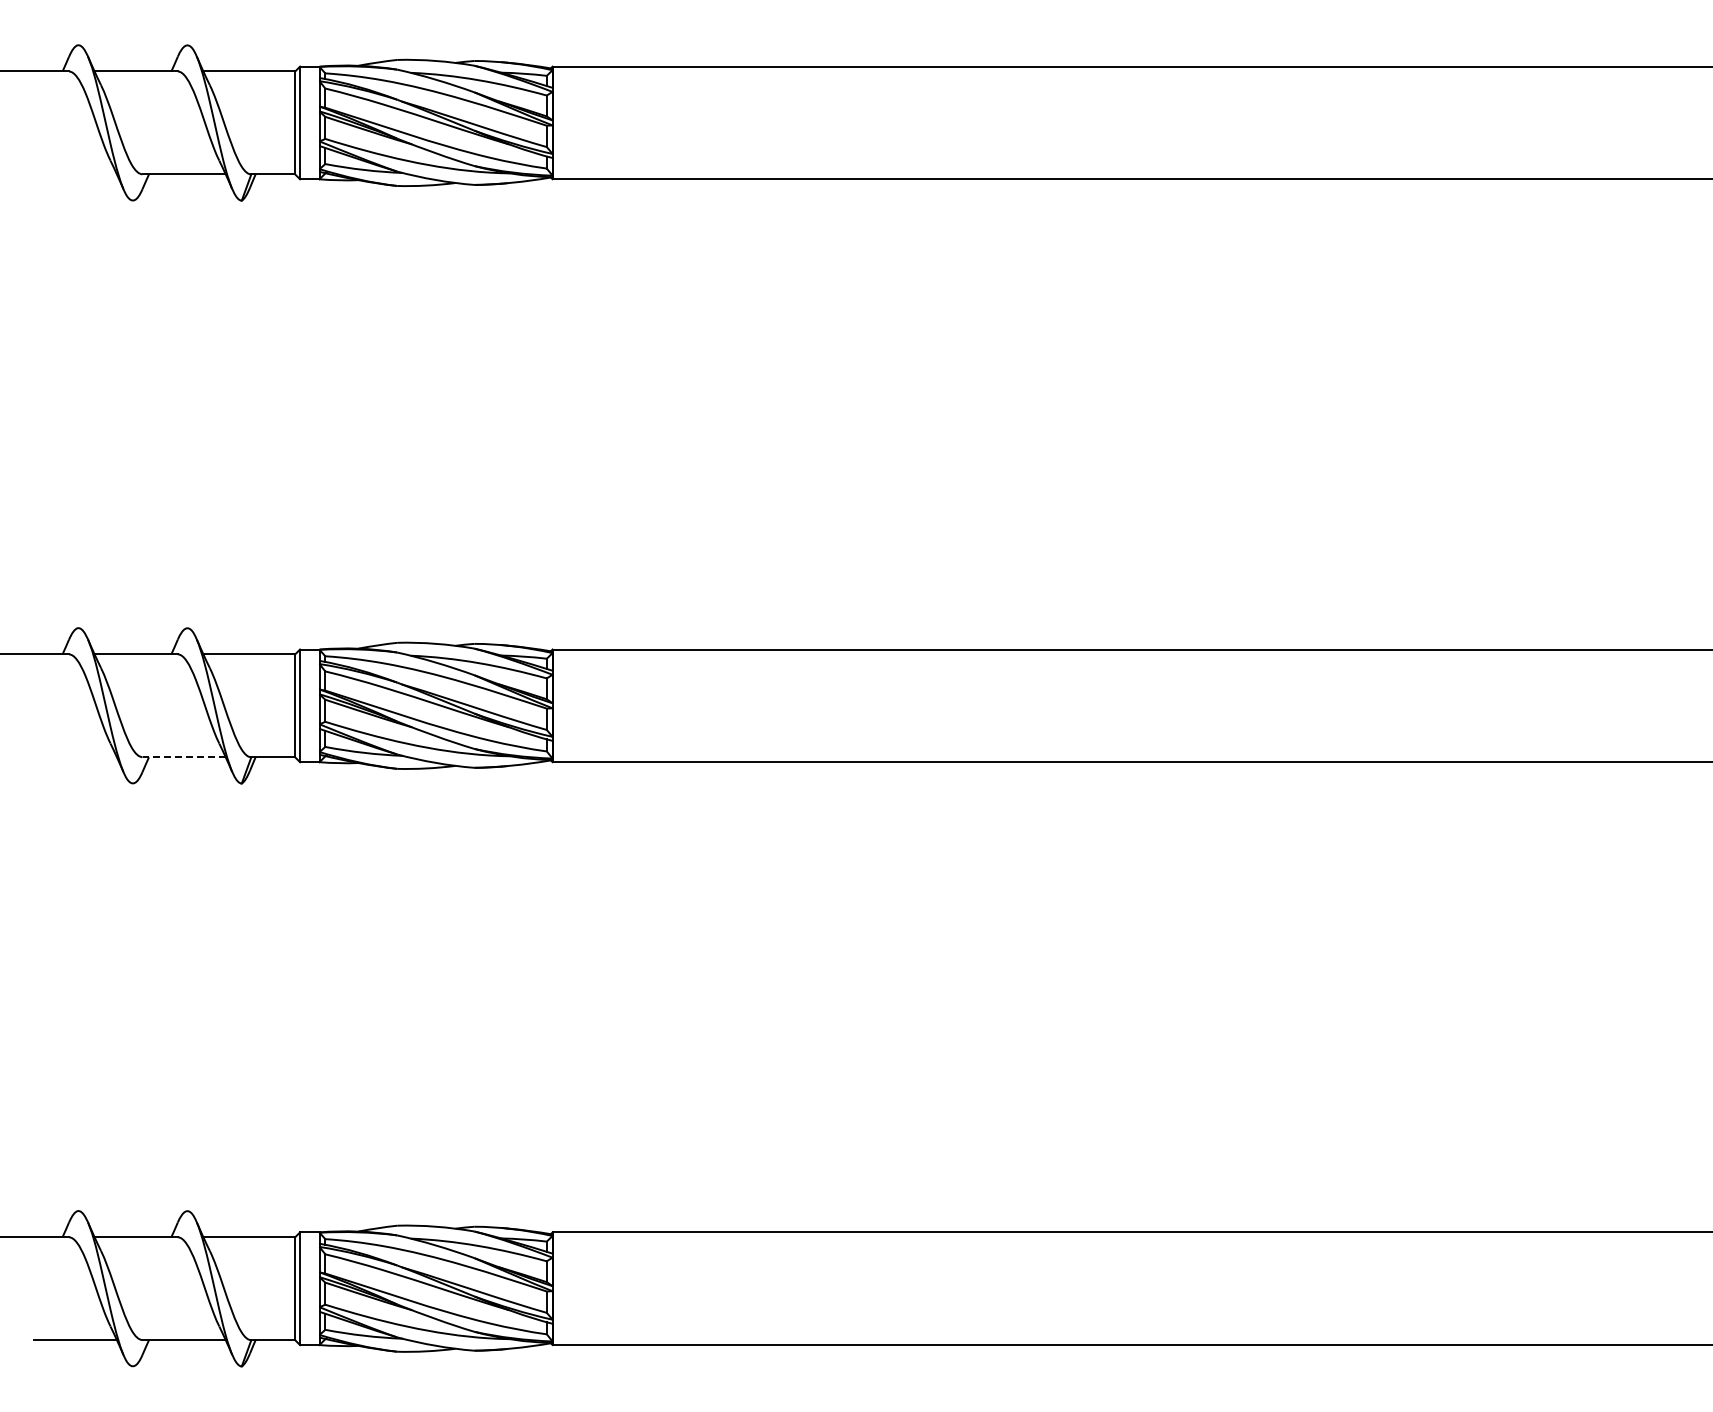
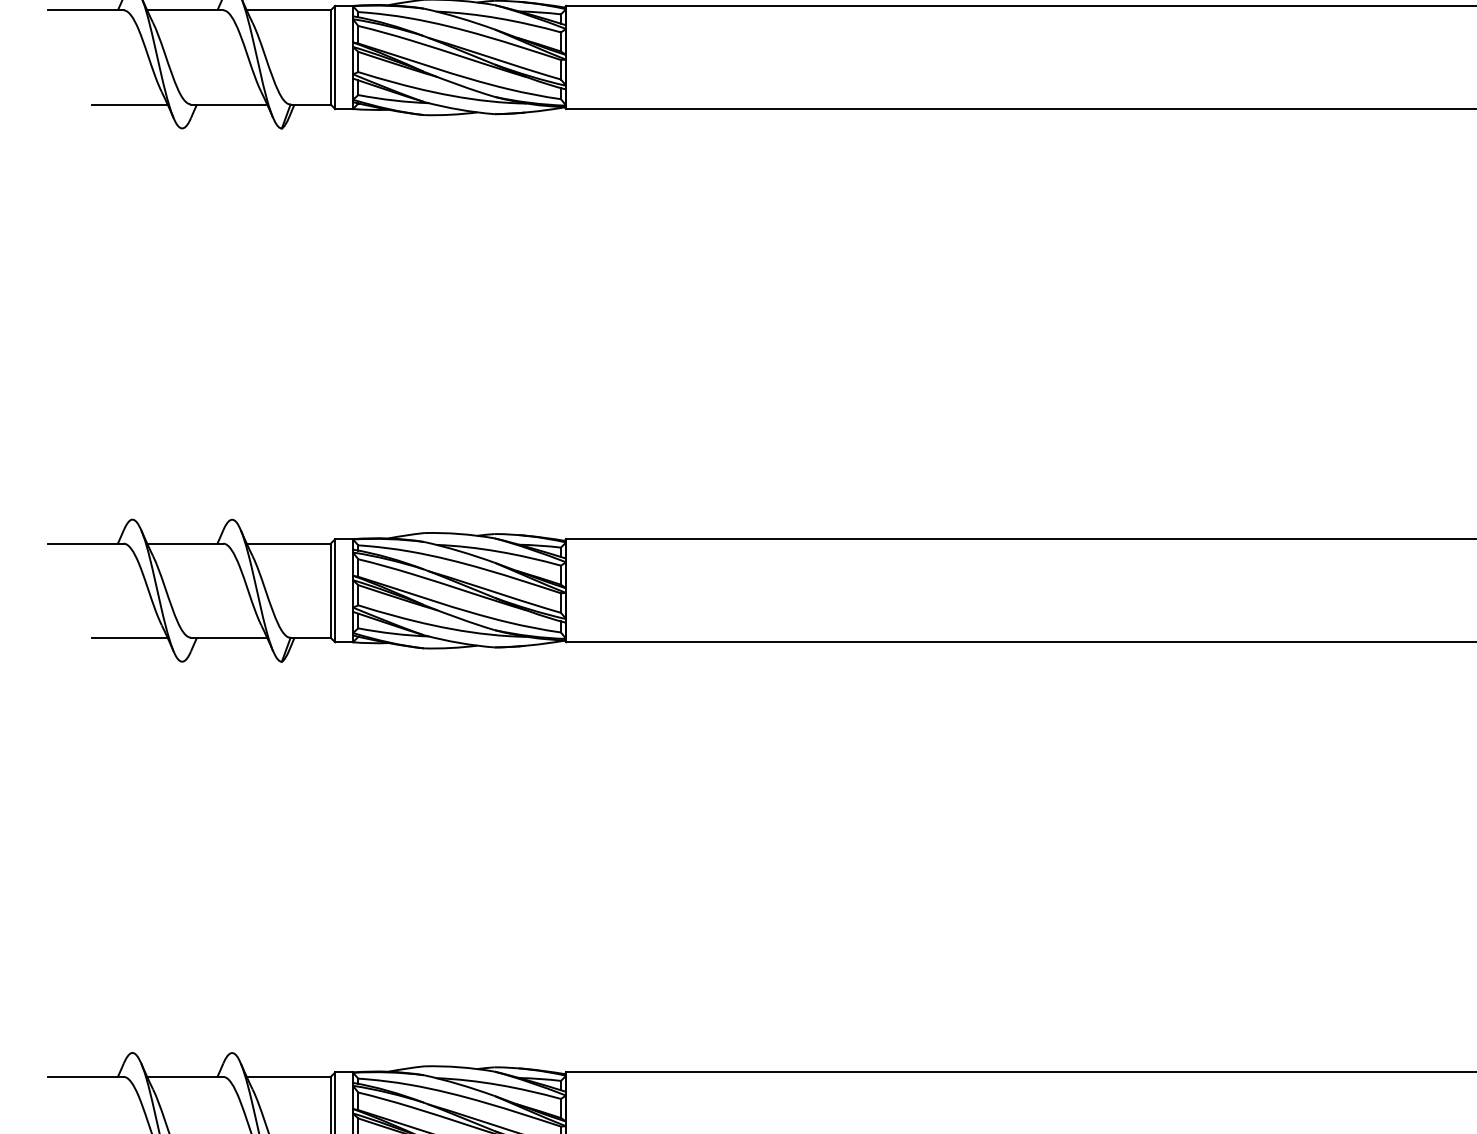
line: (74, 174) -> (128, 104), added
line: (74, 757) -> (128, 637), added
line: (184, 757) -> (229, 637), dashed -> solid

